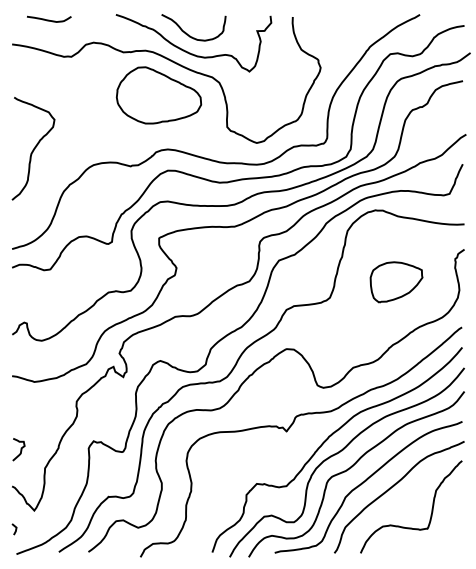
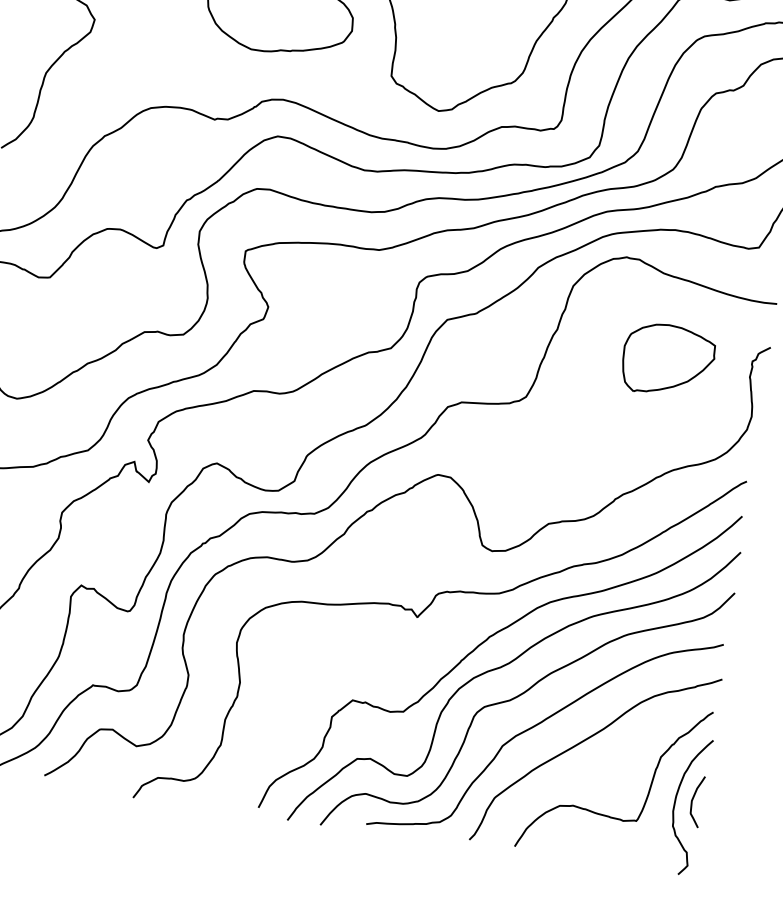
part: (396, 282) -> (668, 360), moved
part: (455, 515) -> (688, 805), added

